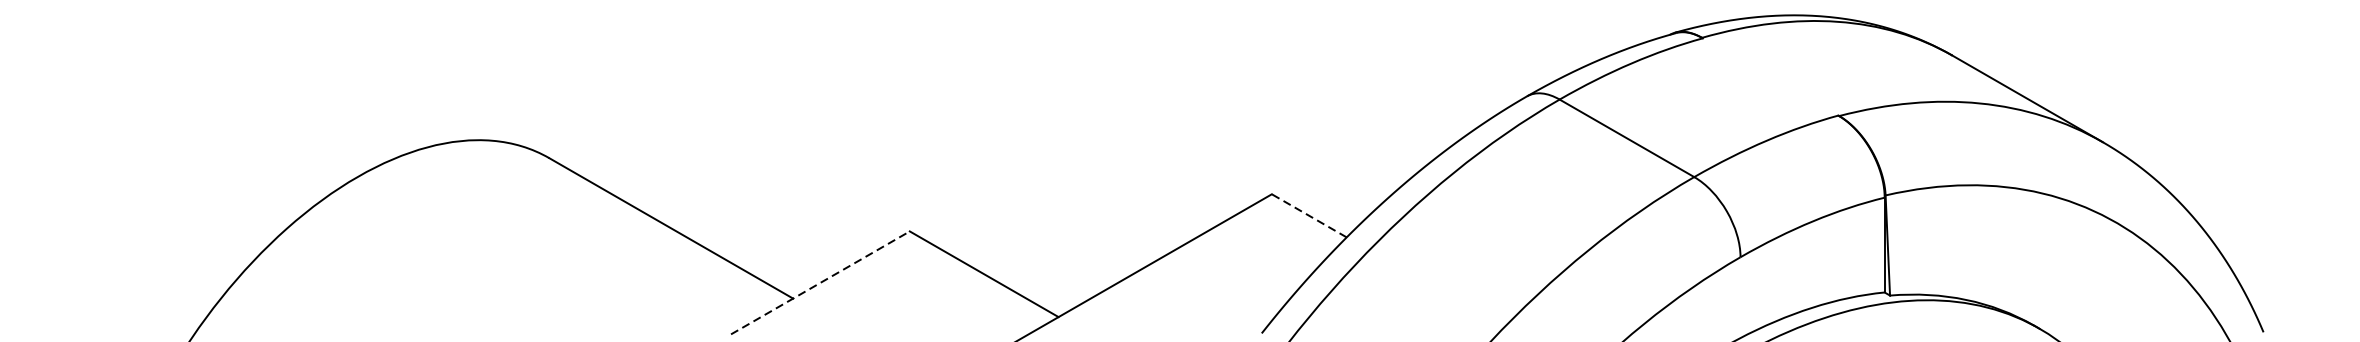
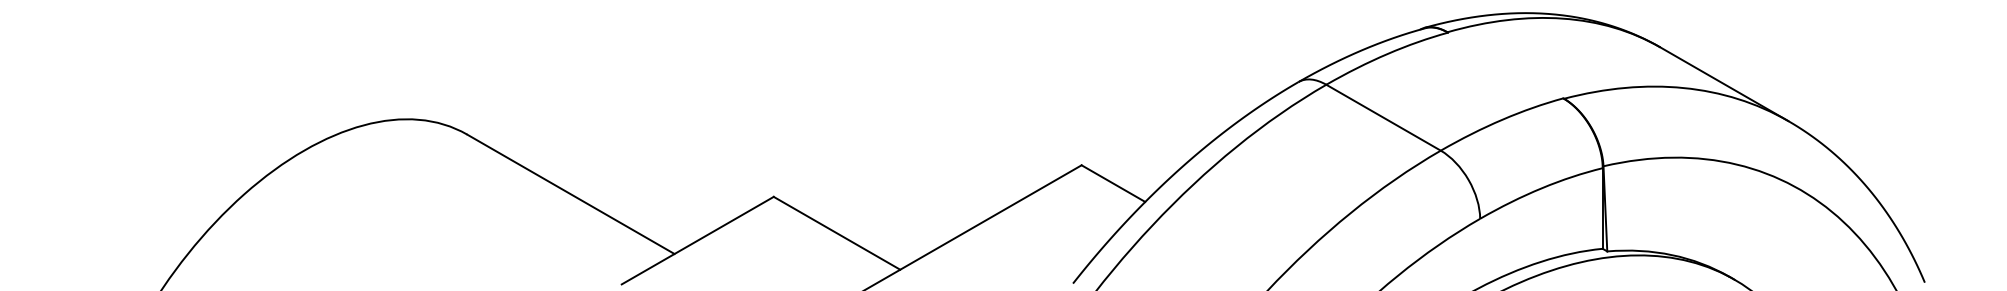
line: (1309, 215) -> (1113, 183), dashed -> solid
line: (820, 282) -> (697, 240), dashed -> solid

